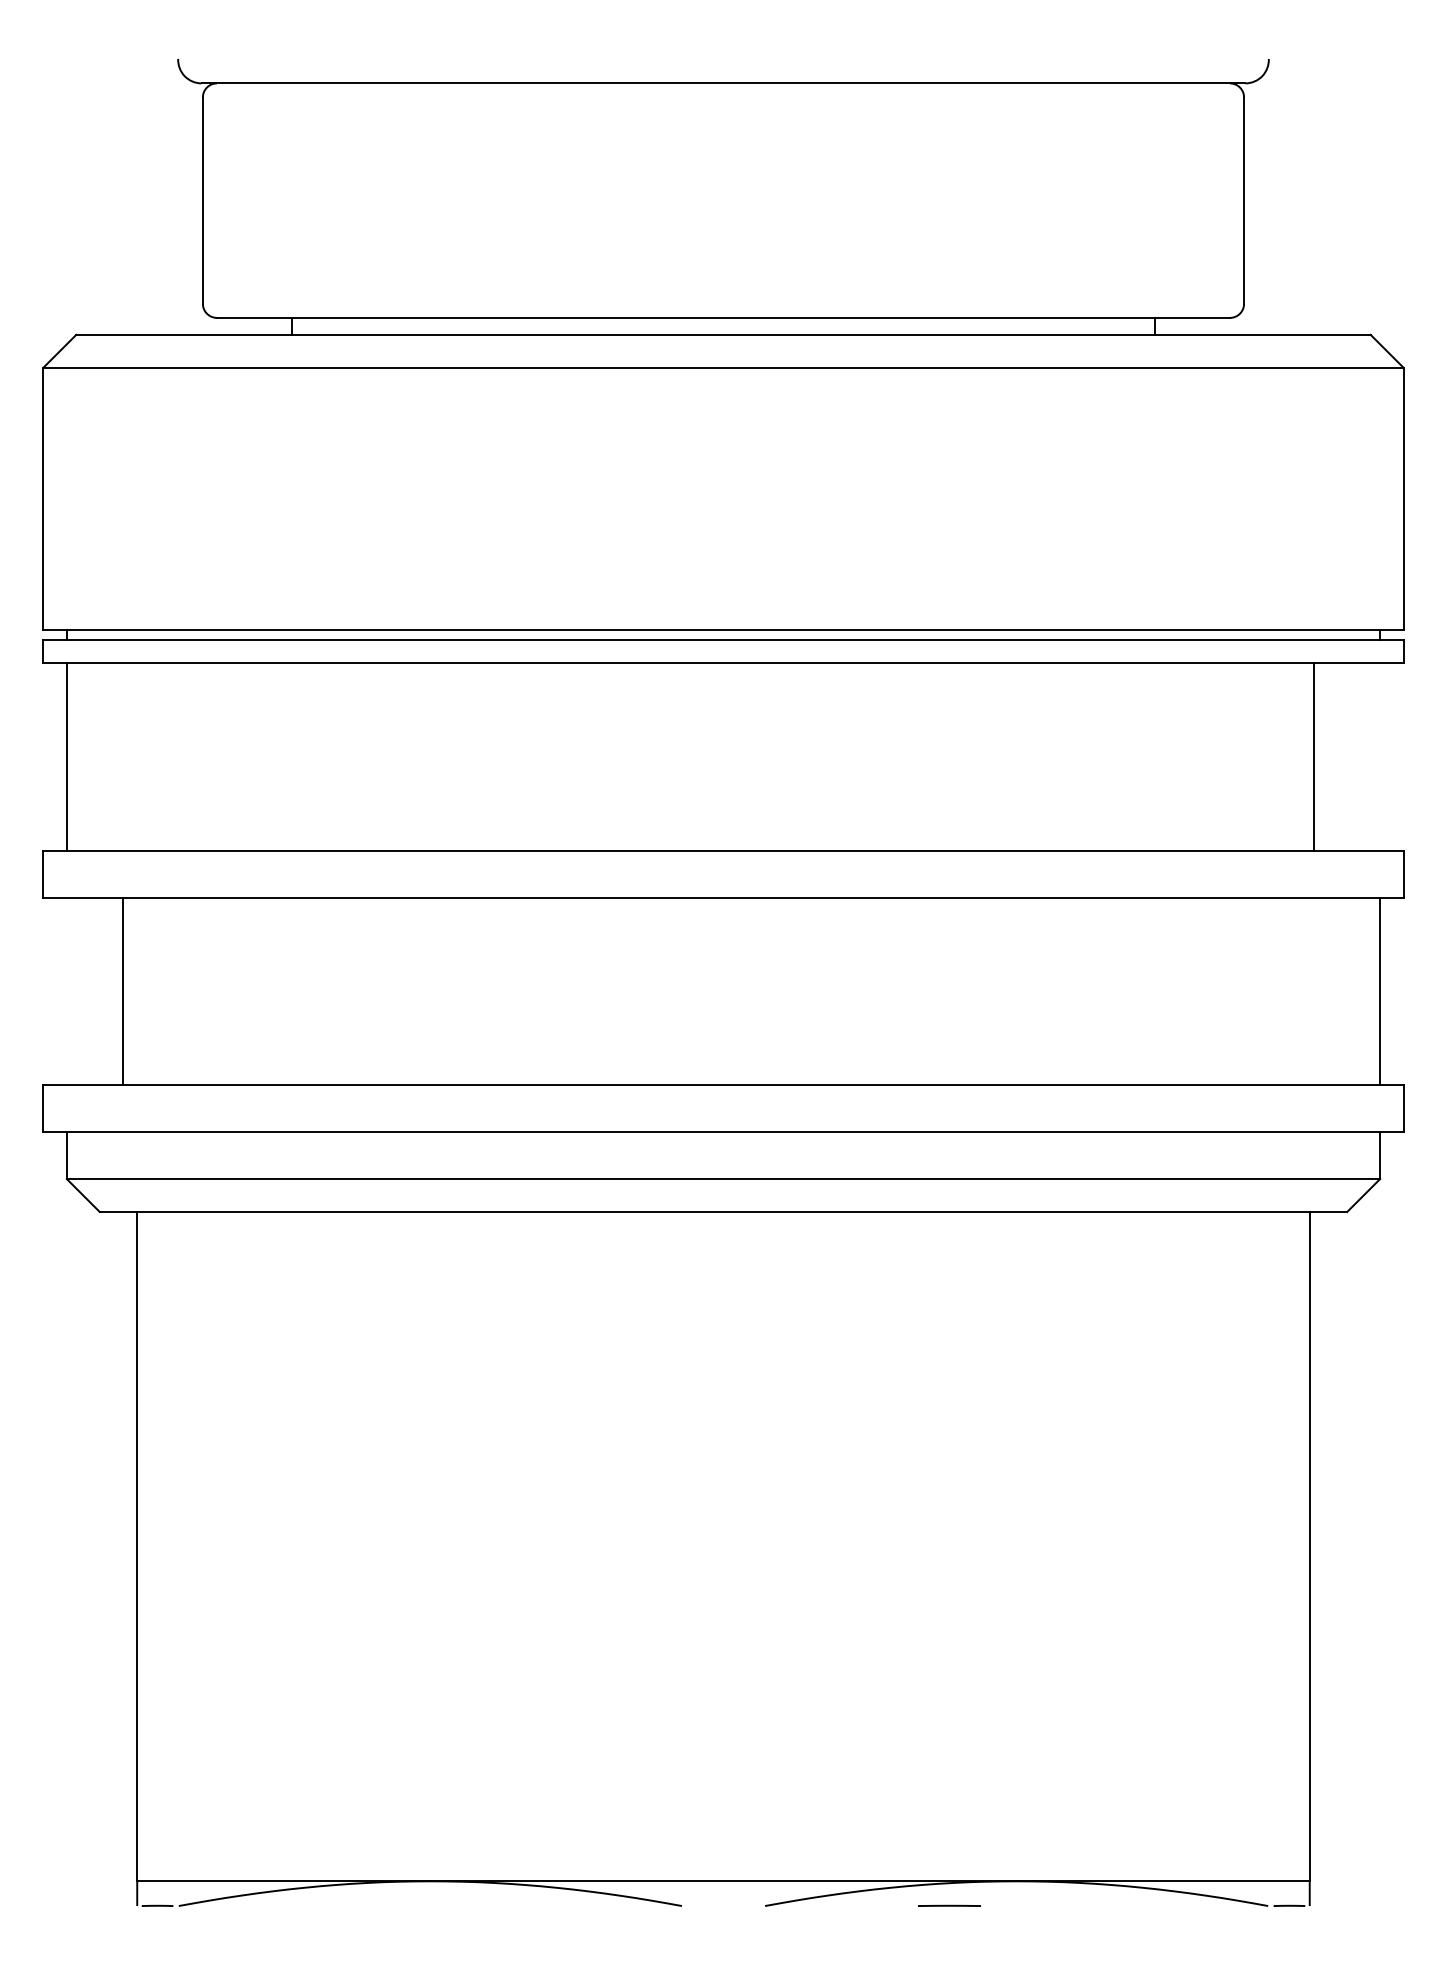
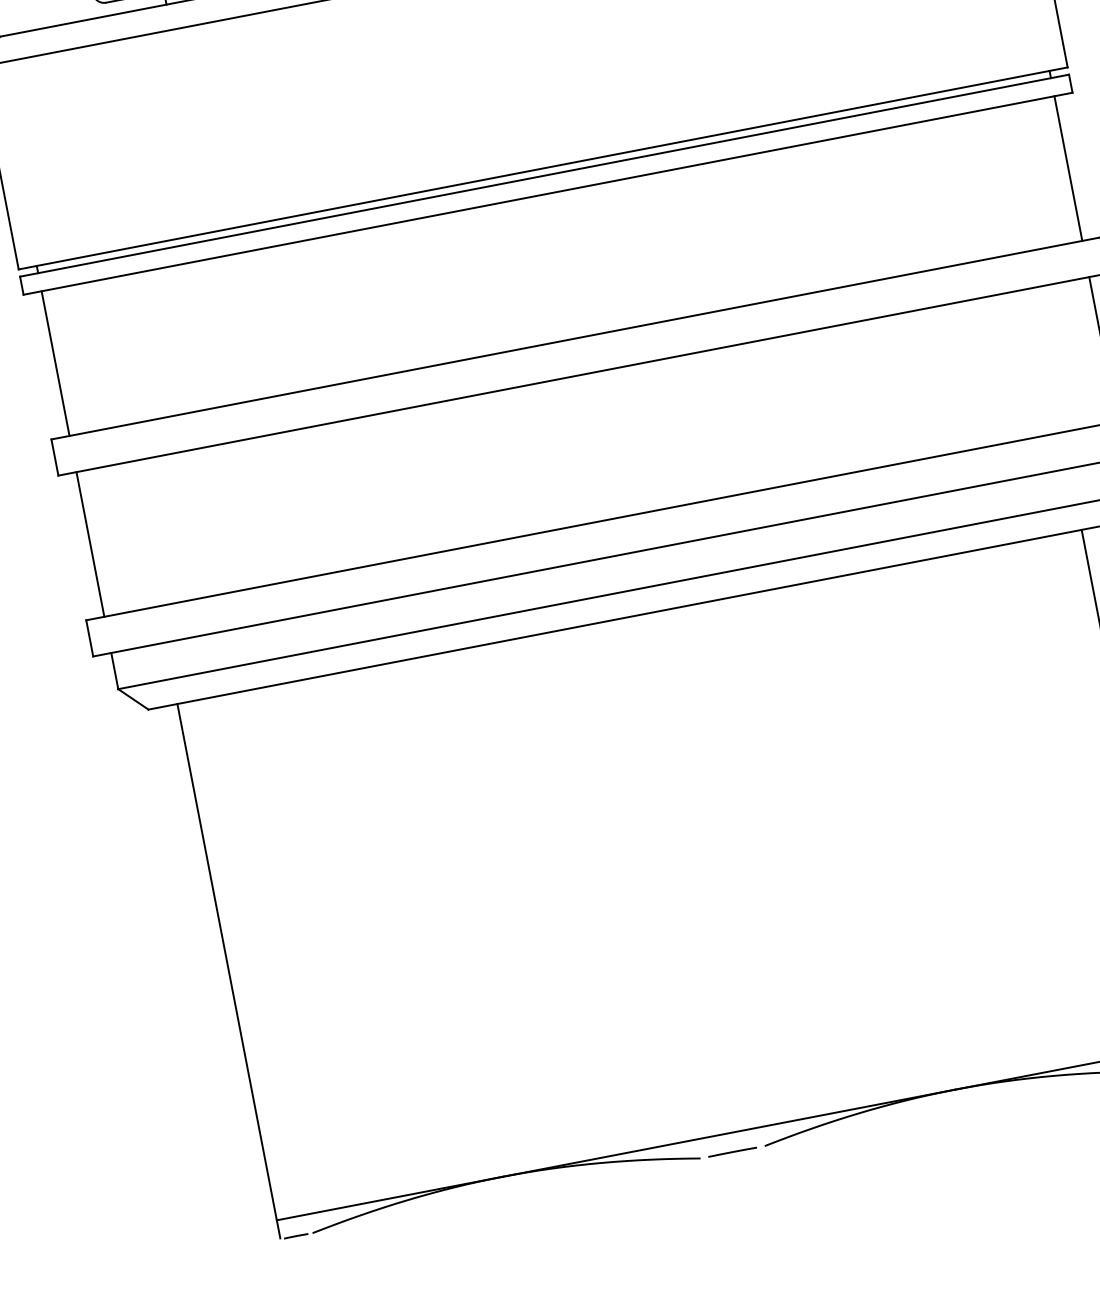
line: (1314, 756) -> (1068, 168), moved
line: (122, 991) -> (90, 544), moved
line: (949, 1905) -> (732, 1151), moved

